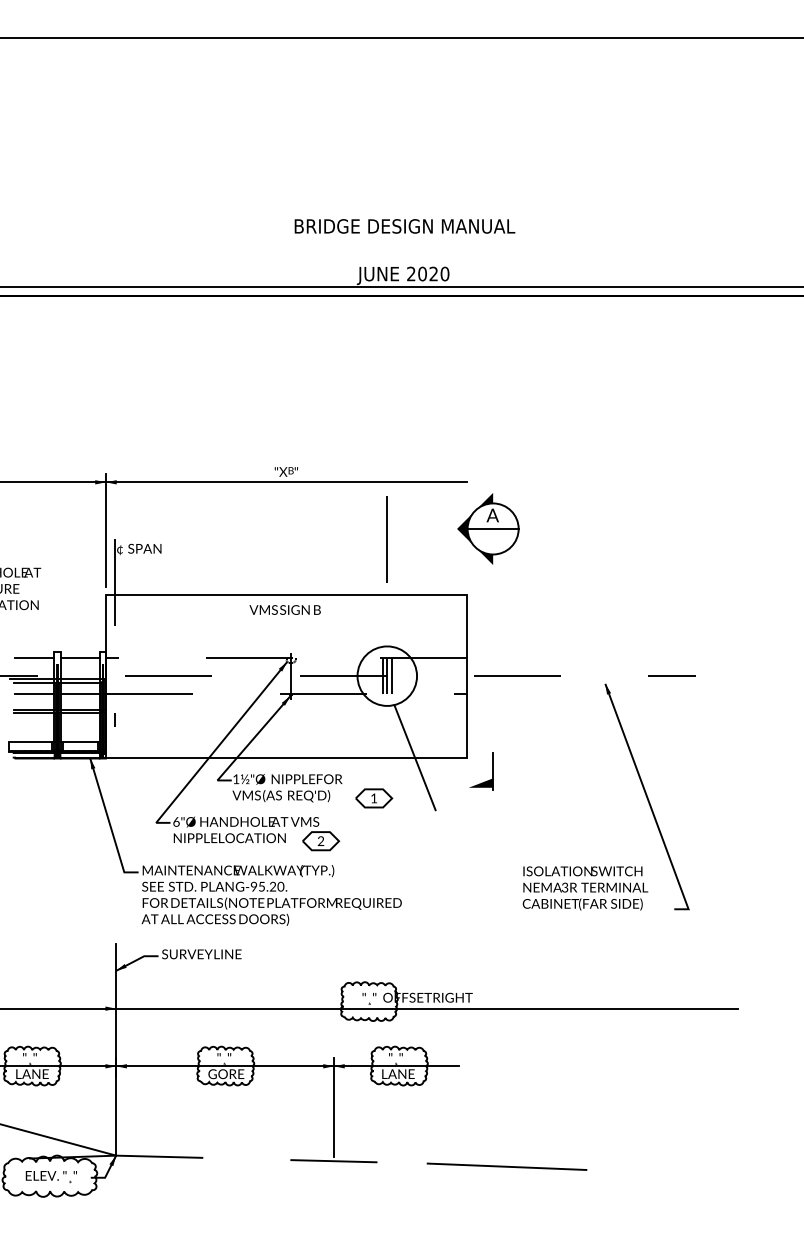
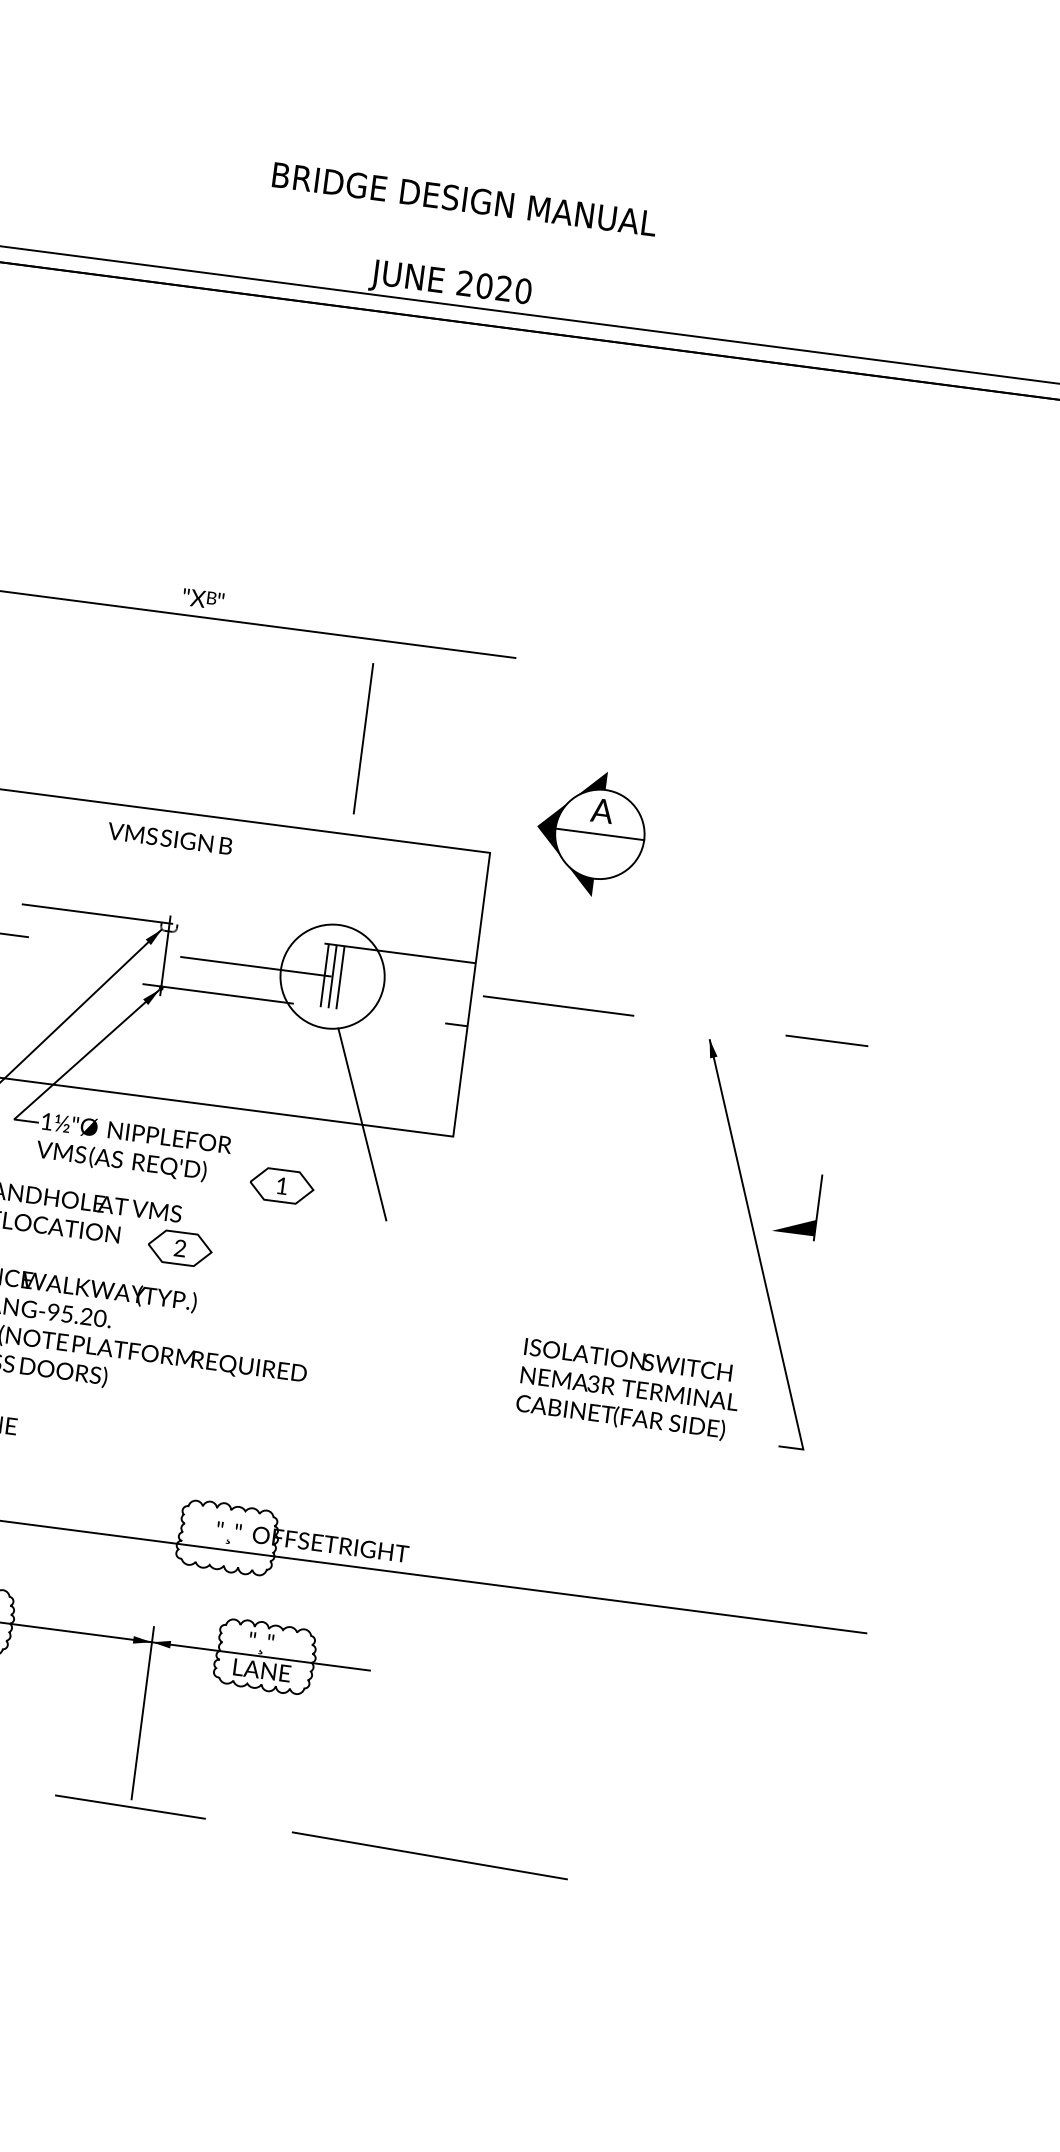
part: (488, 528) -> (591, 832), moved
part: (484, 781) -> (800, 1223), moved

